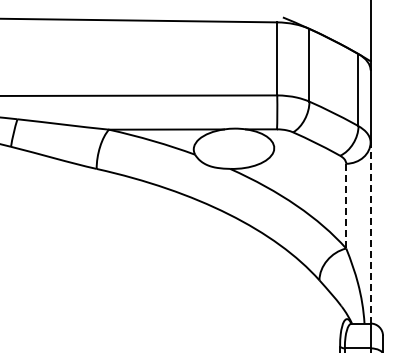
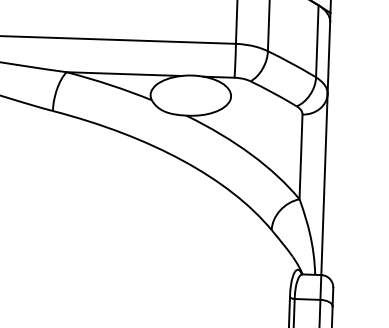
line: (346, 206) -> (301, 157), dashed -> solid
line: (370, 232) -> (324, 184), dashed -> solid

